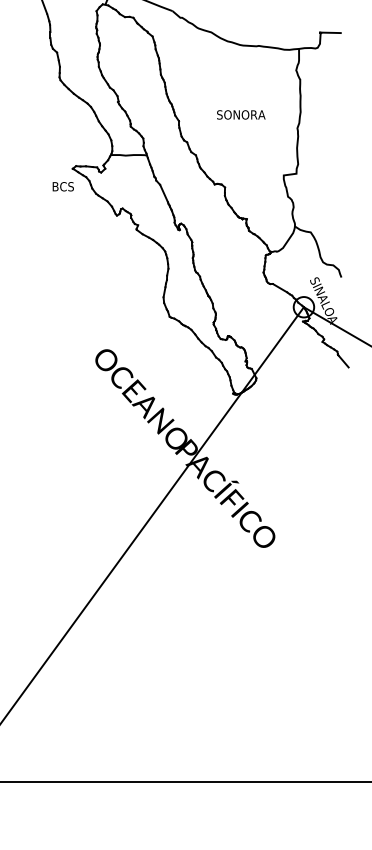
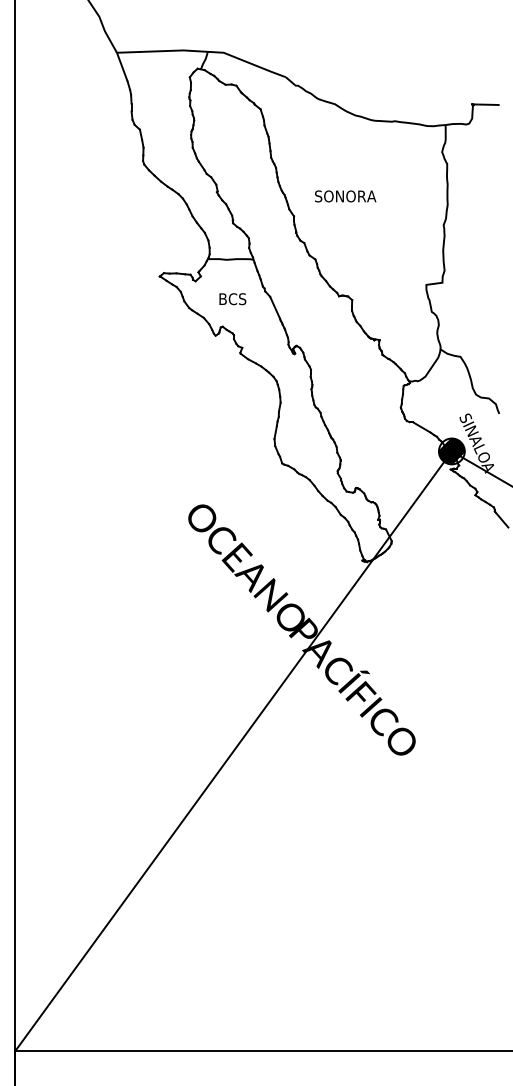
text: (241, 114) -> (345, 196), moved
text: (63, 187) -> (232, 299), moved
hatch: (303, 307) -> (451, 451), added

